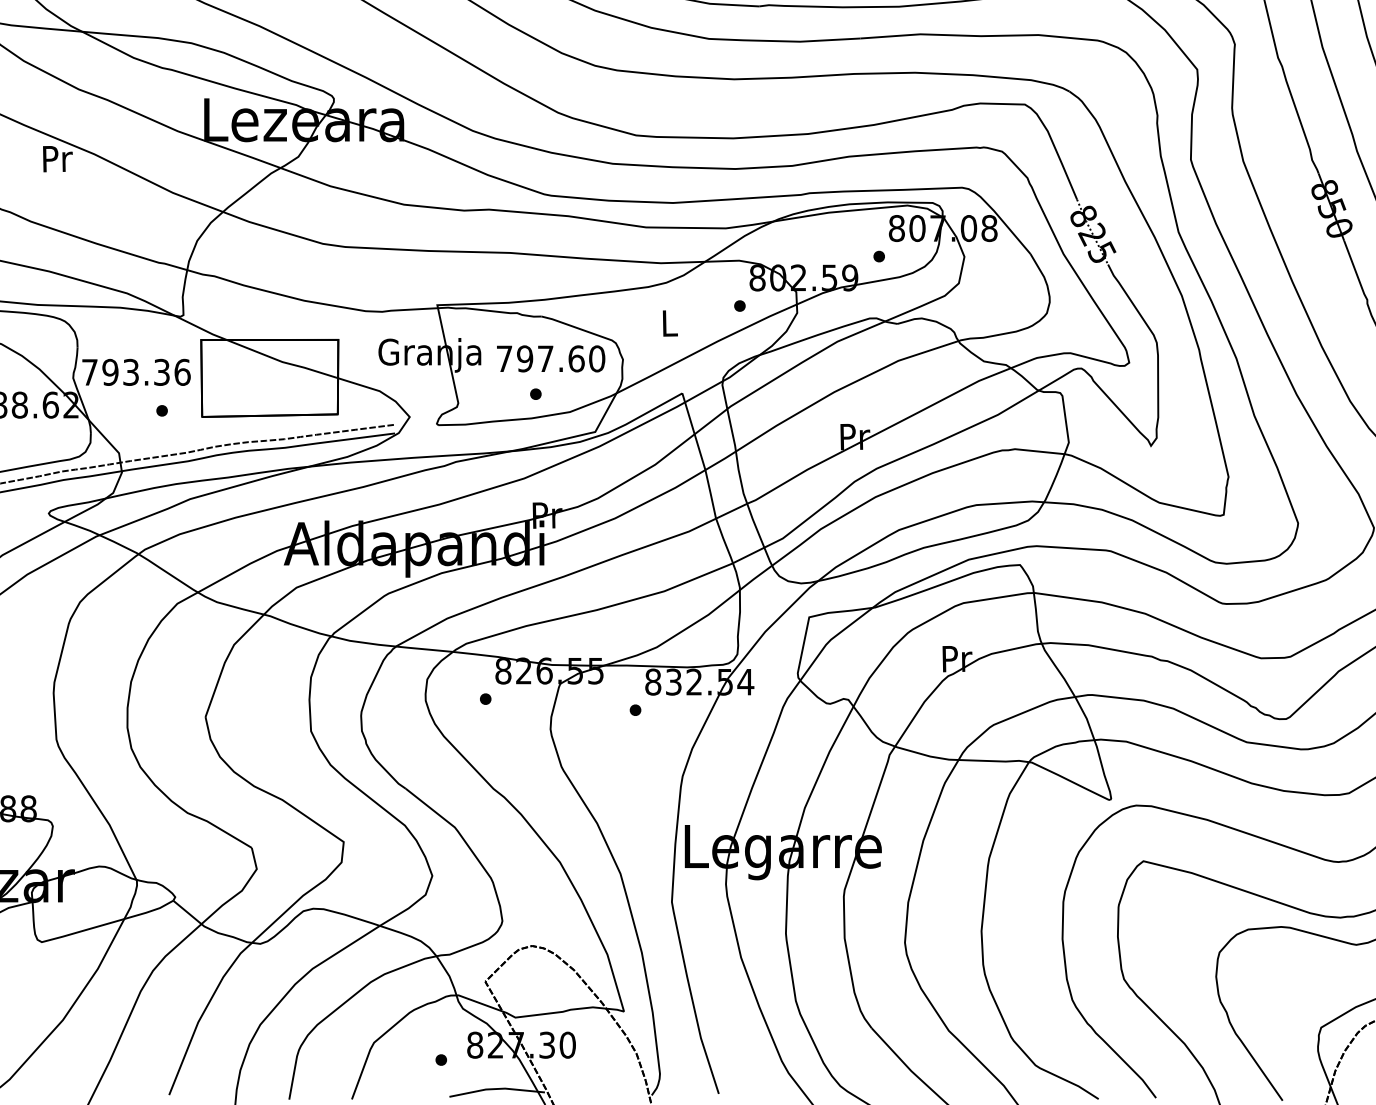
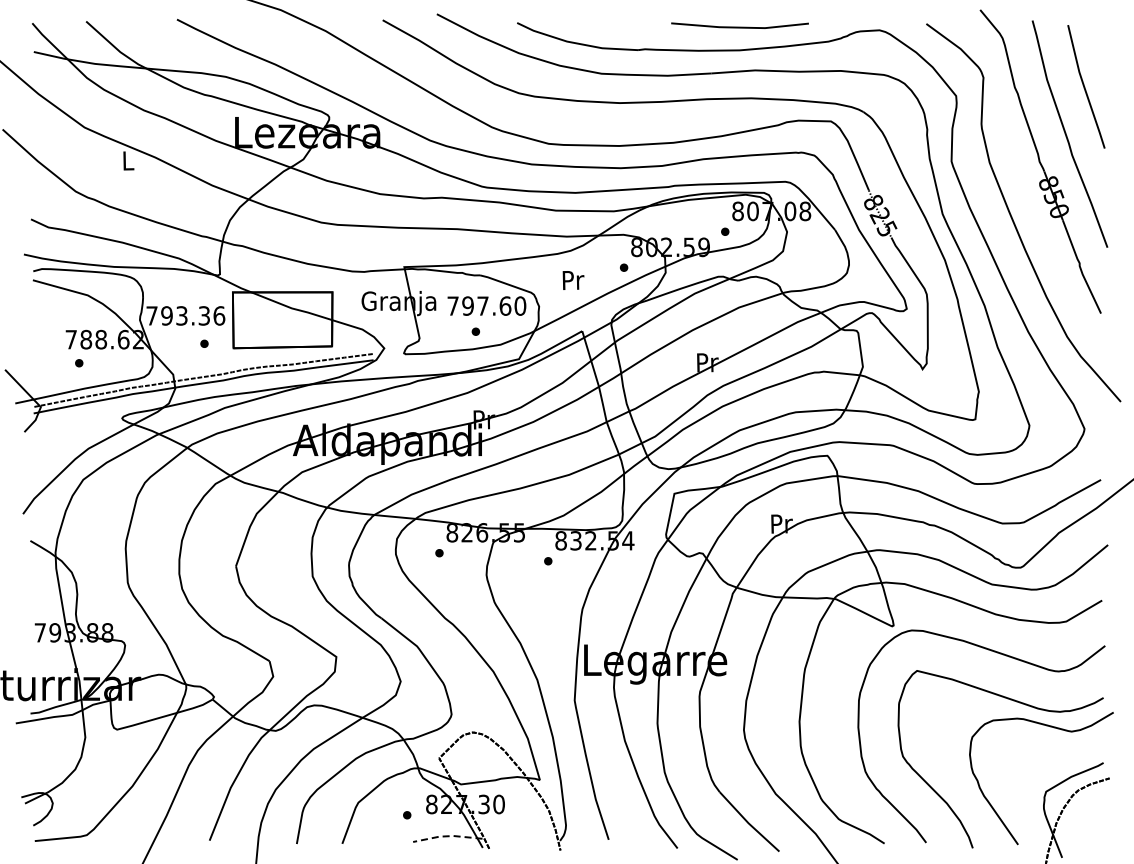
text: (57, 158) -> (128, 160), Pr -> L
text: (670, 323) -> (573, 280), L -> Pr
line: (496, 1089) -> (447, 836), solid -> dashed

